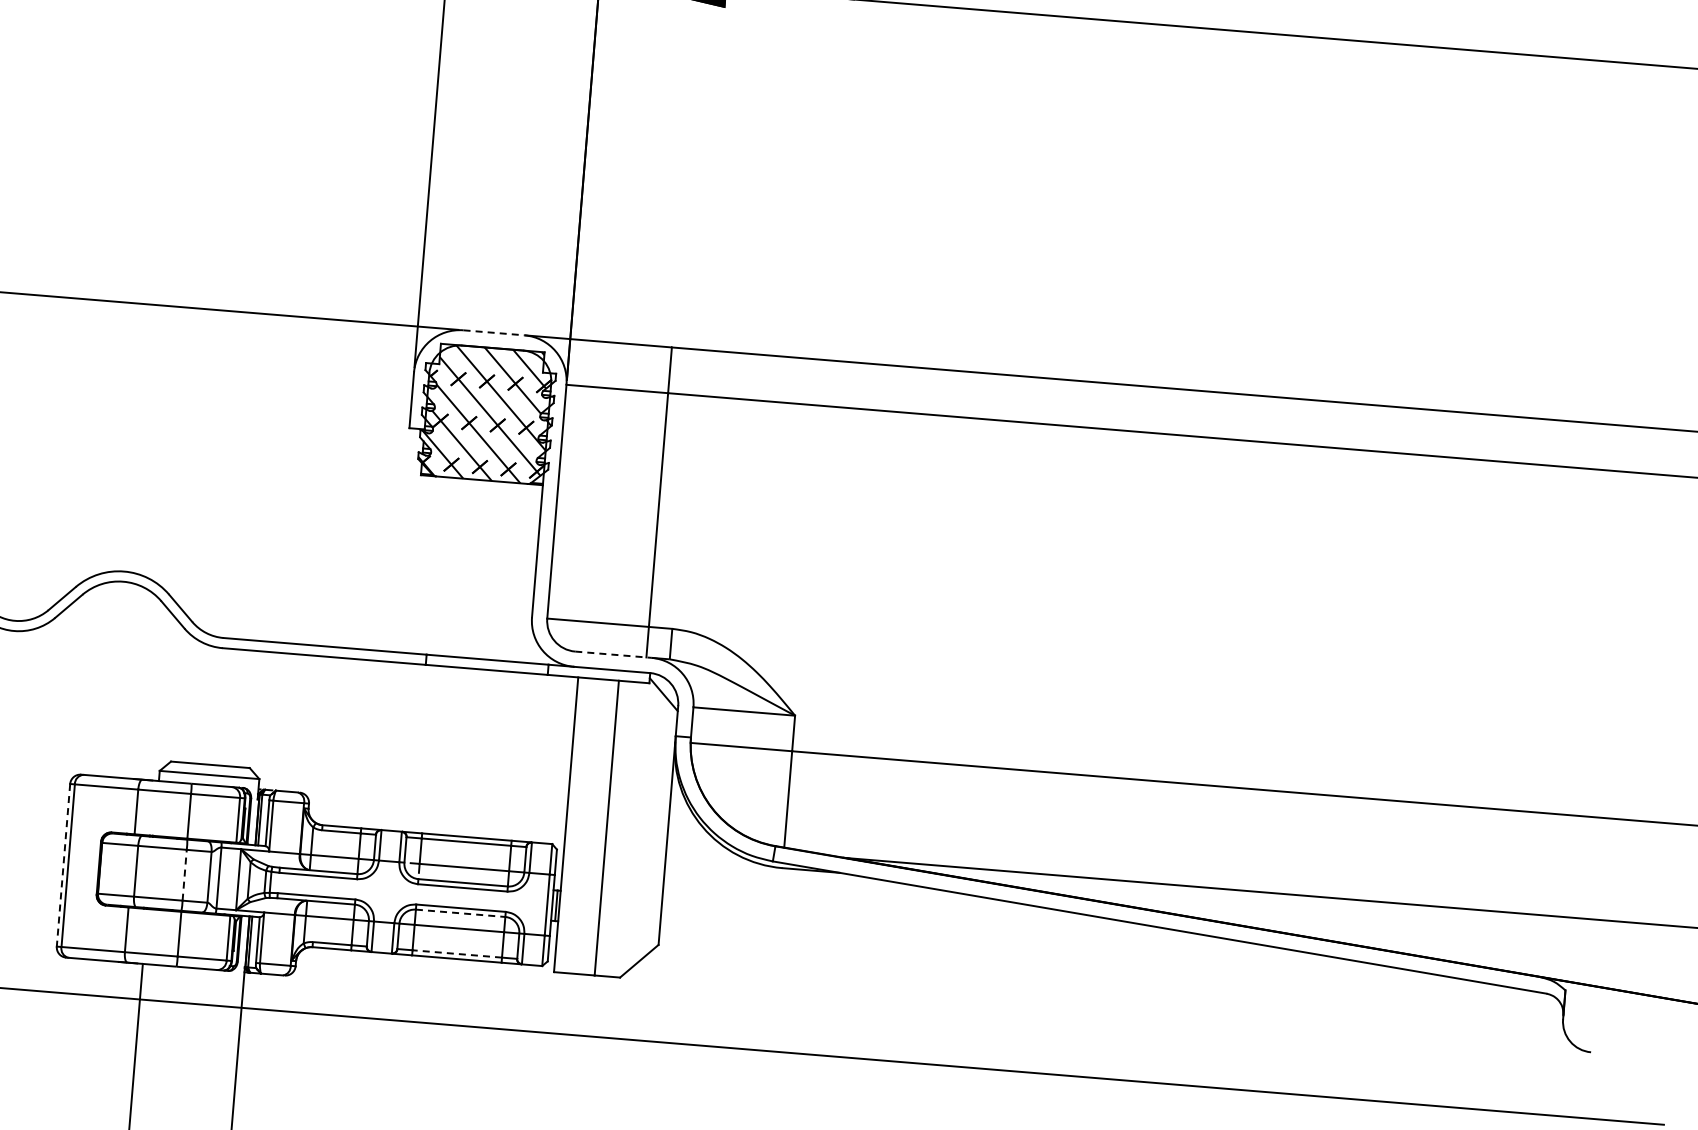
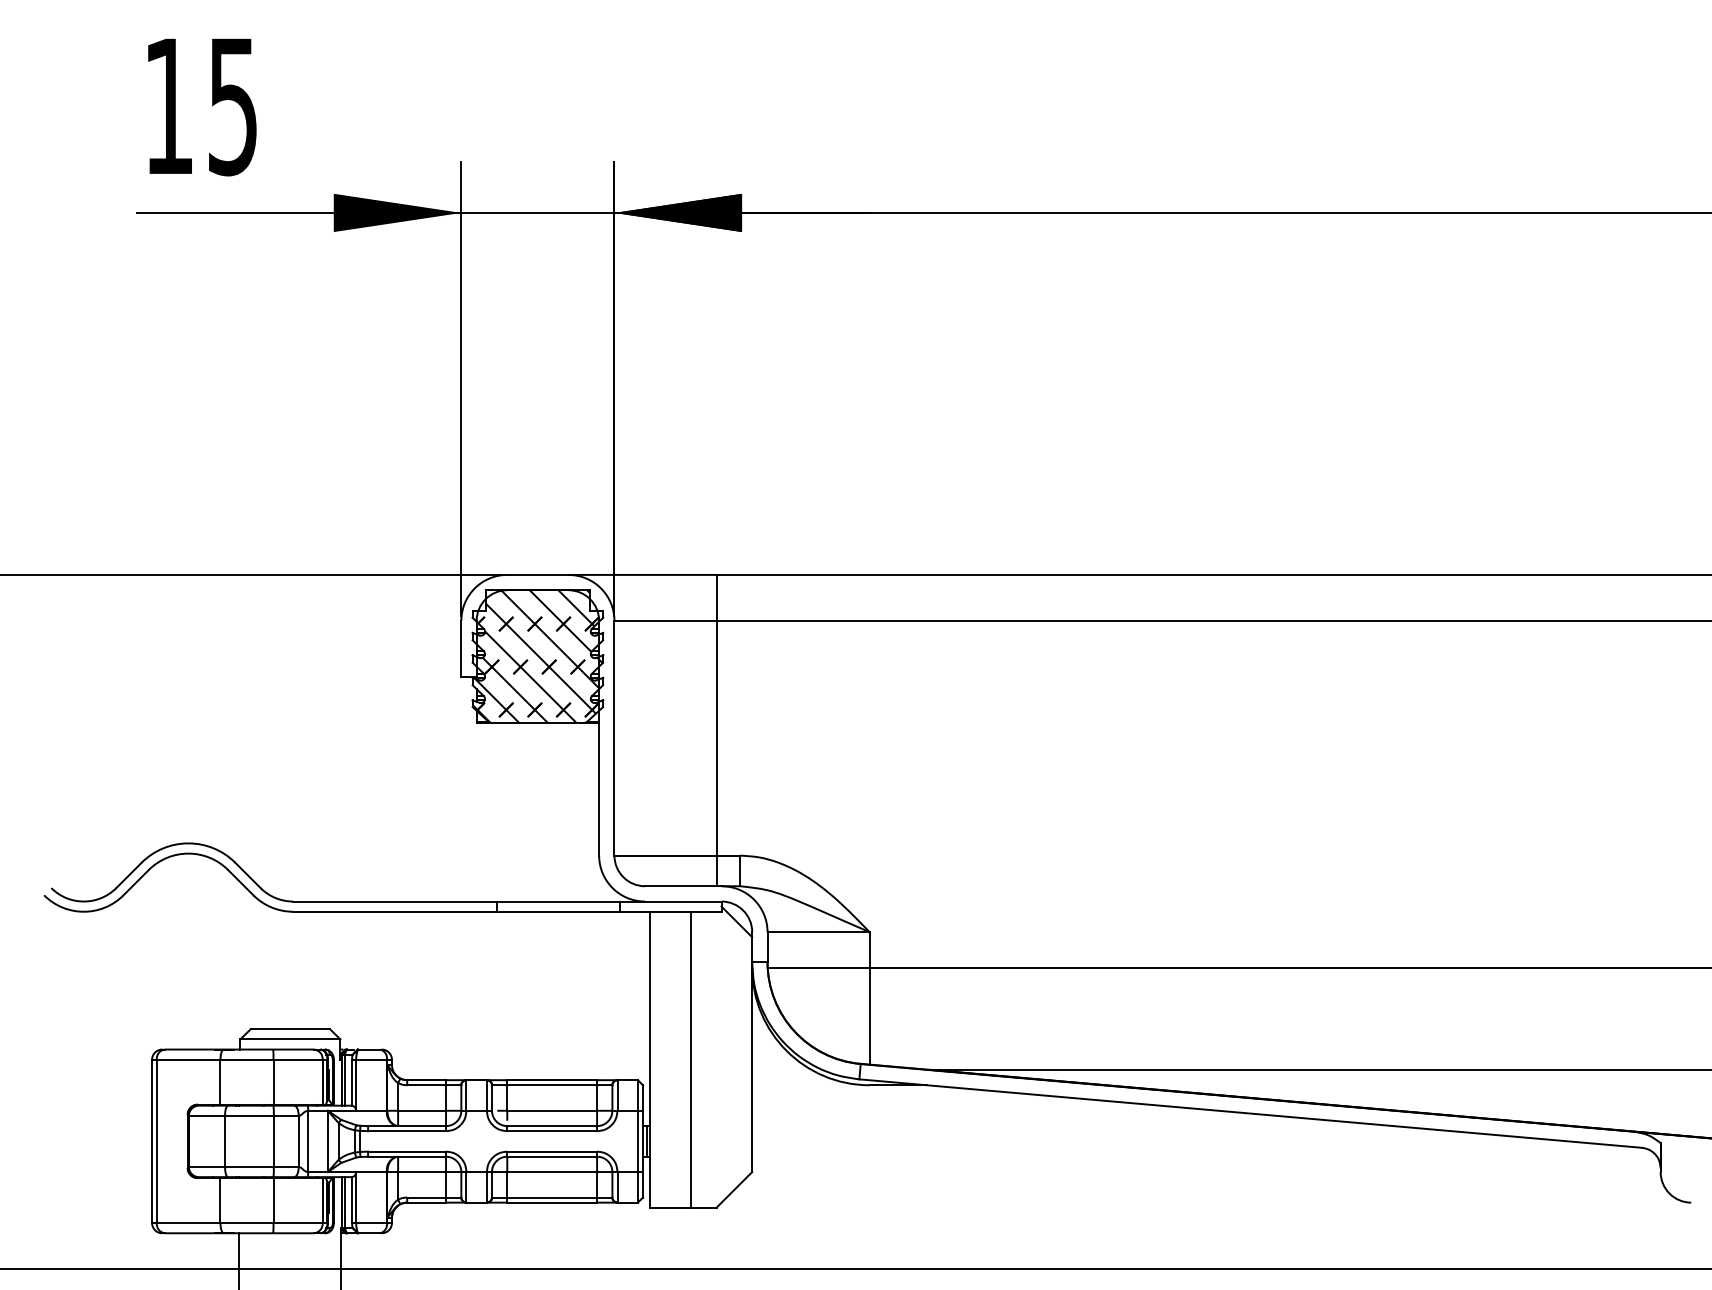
line: (493, 332) -> (537, 574), dashed -> solid
line: (613, 654) -> (683, 886), dashed -> solid
line: (63, 865) -> (152, 1141), dashed -> solid
line: (184, 875) -> (273, 1141), dashed -> solid
line: (460, 913) -> (552, 1156), dashed -> solid
line: (457, 953) -> (552, 1197), dashed -> solid

